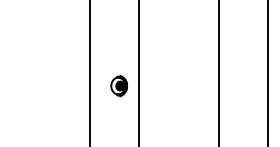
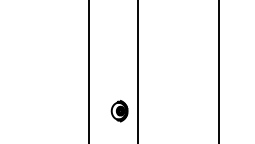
part: (118, 85) -> (118, 110), moved

